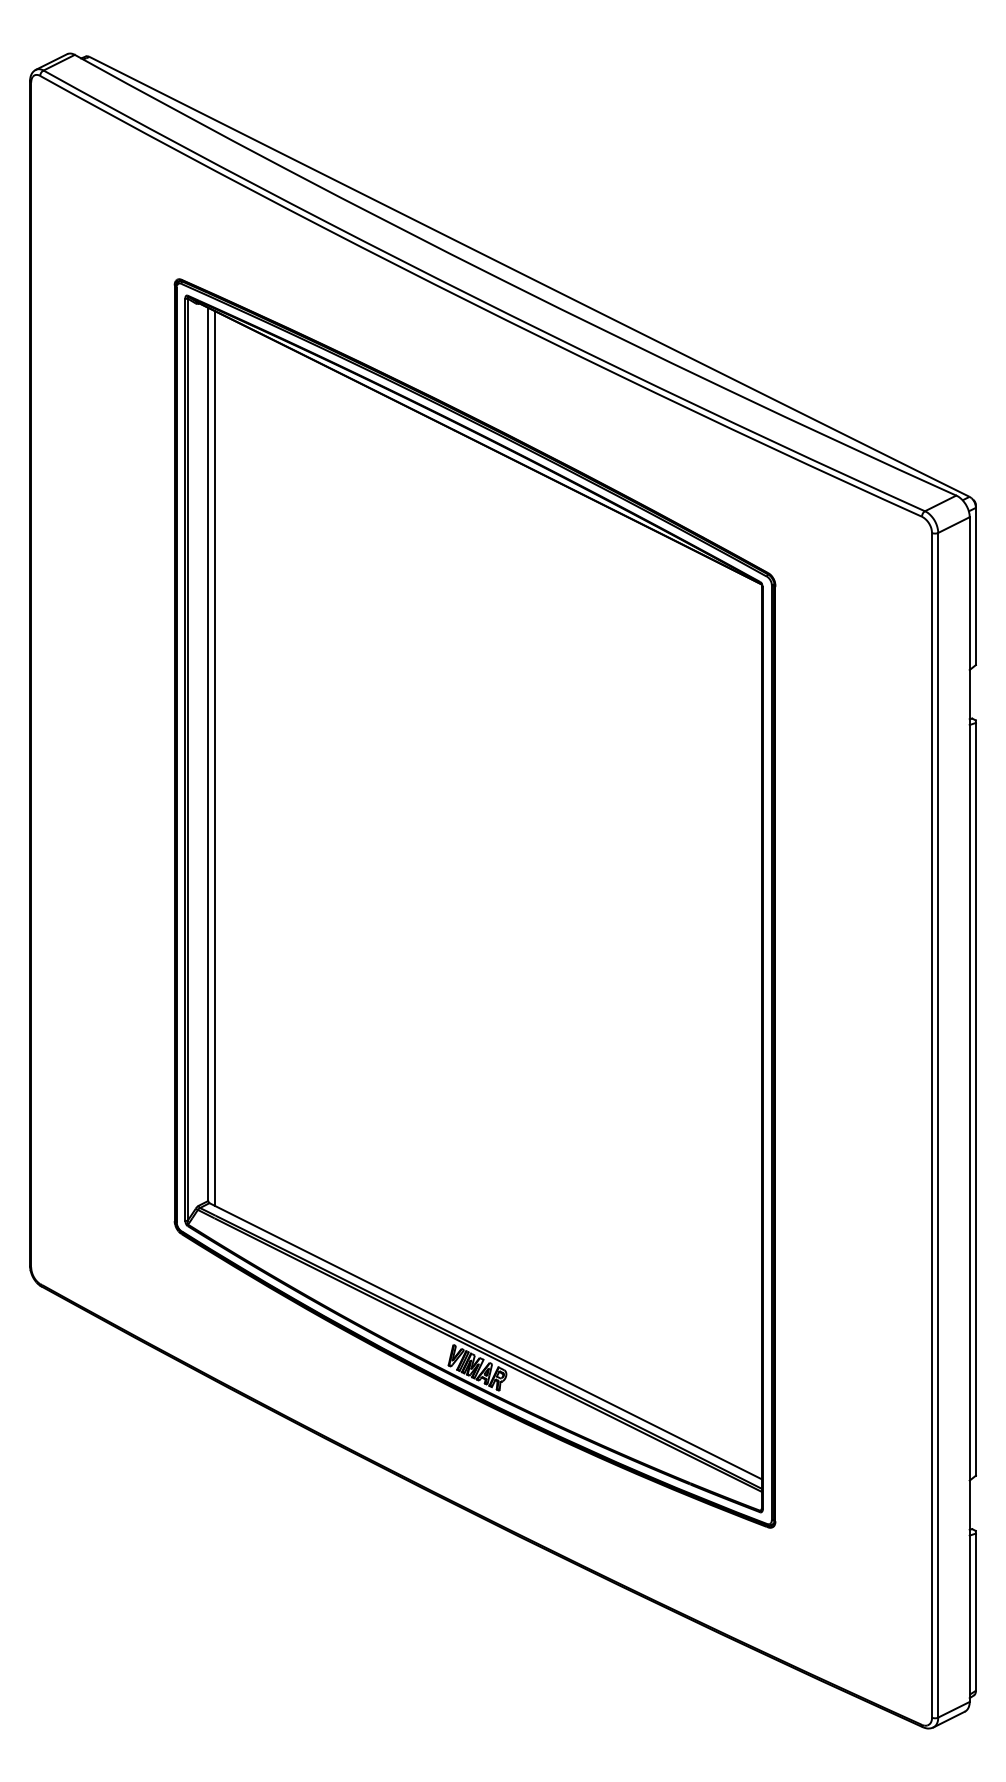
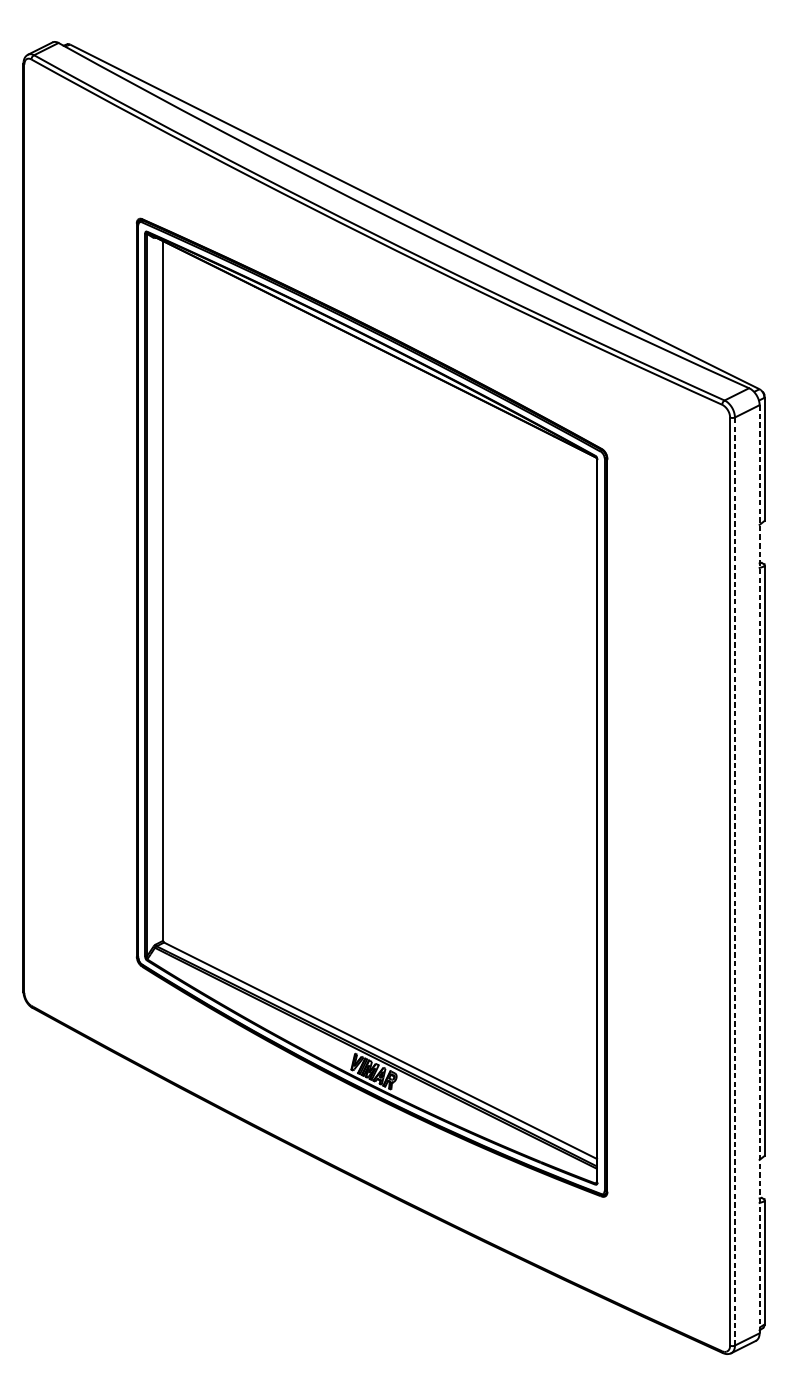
line: (215, 758) -> (168, 594), removed
line: (969, 1110) -> (759, 869), solid -> dashed
line: (938, 1124) -> (735, 880), solid -> dashed

